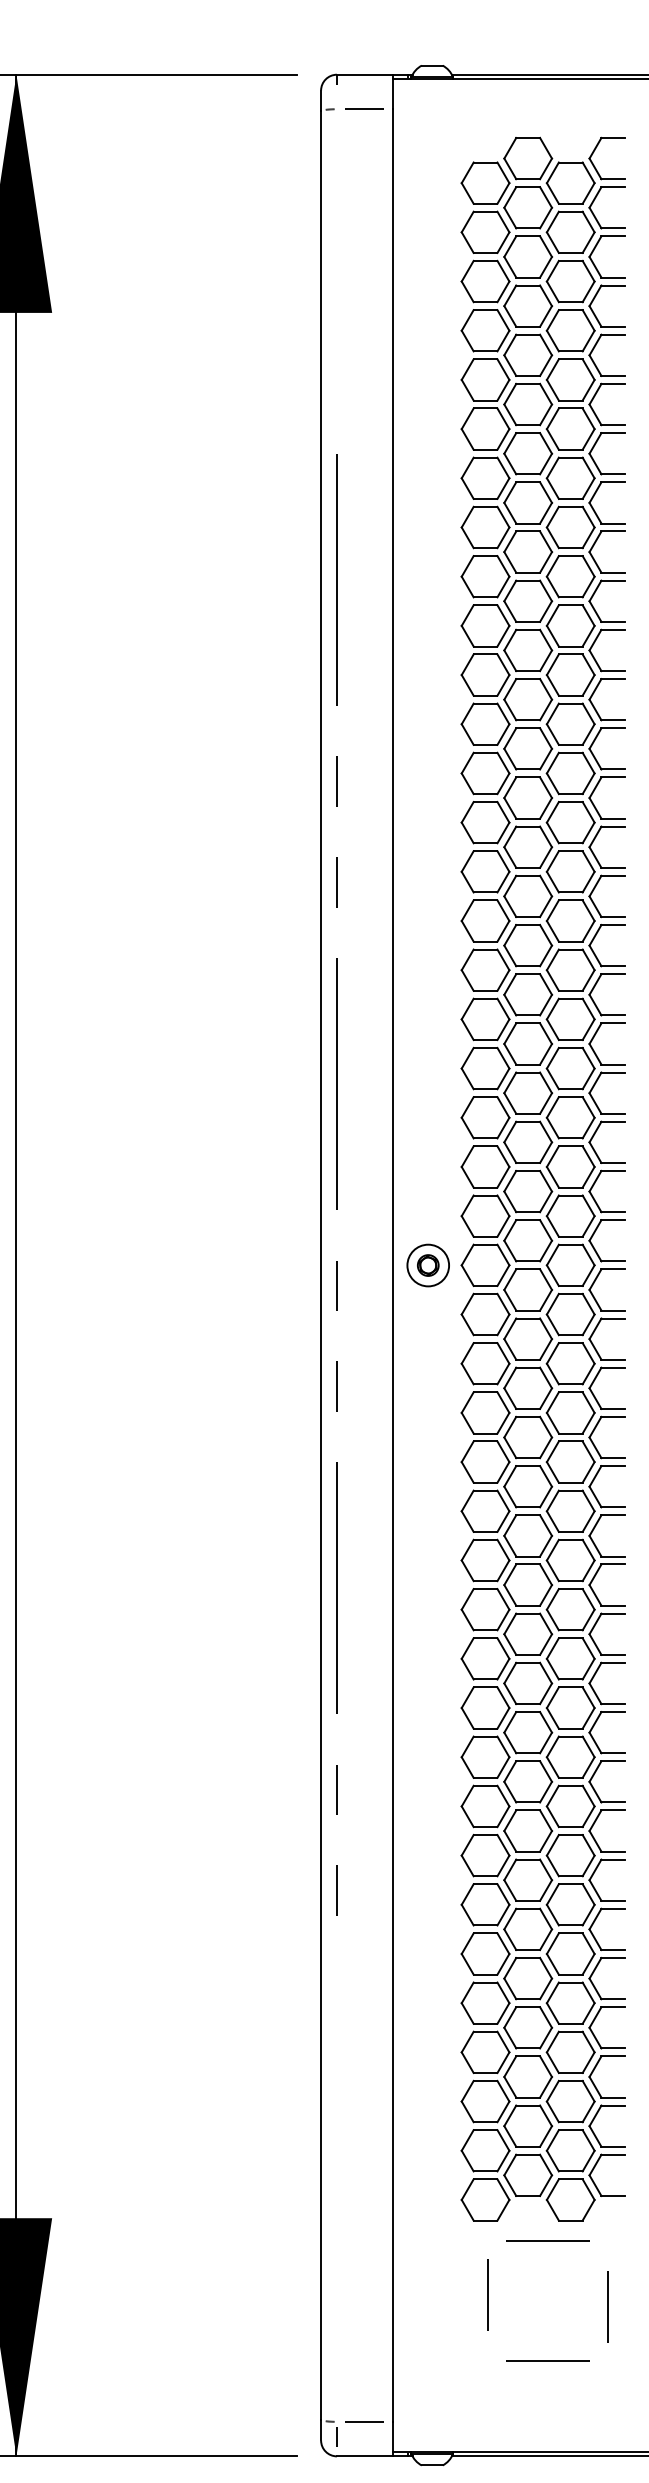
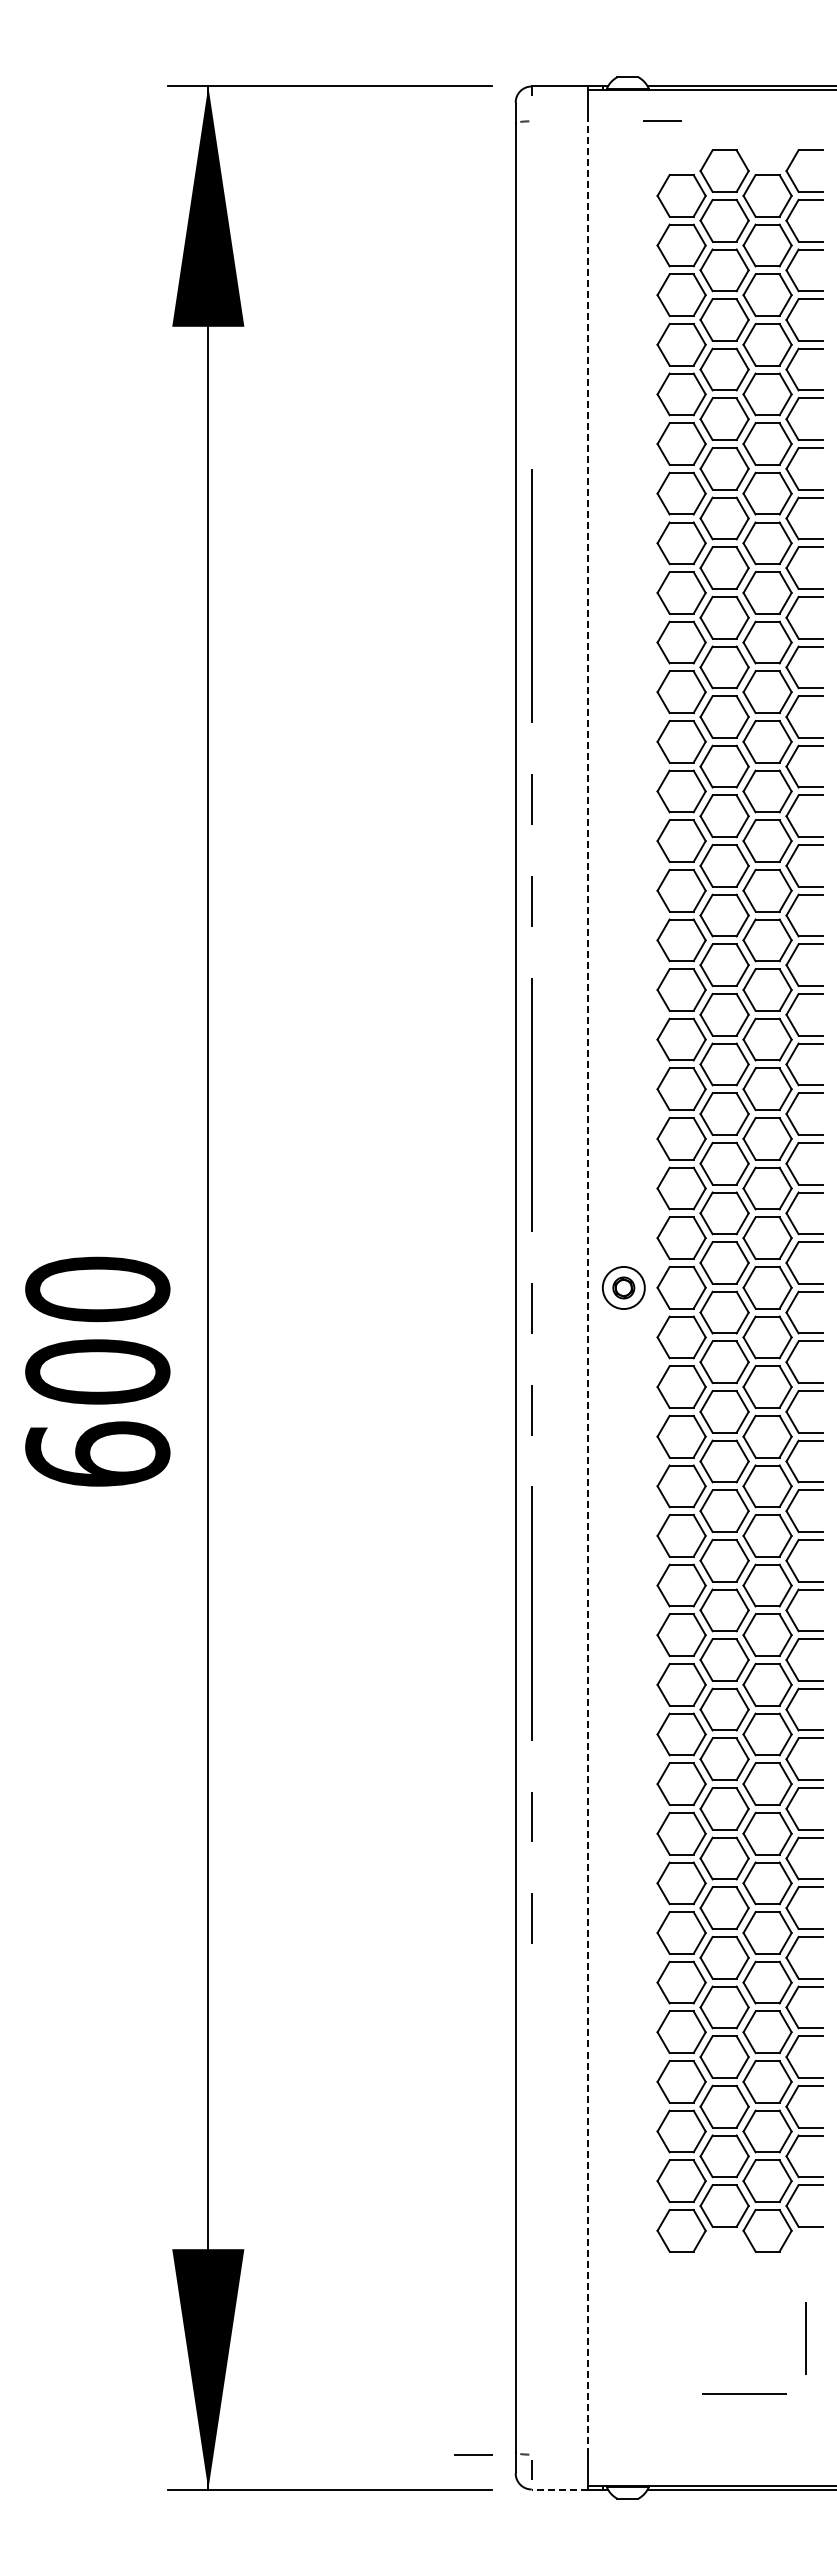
line: (364, 108) -> (662, 120), moved
line: (392, 1266) -> (587, 1288), solid -> dashed
line: (547, 2240) -> (744, 2271), removed
line: (487, 2294) -> (683, 2326), removed
line: (364, 2421) -> (473, 2454), moved
line: (364, 2456) -> (559, 2489), solid -> dashed

